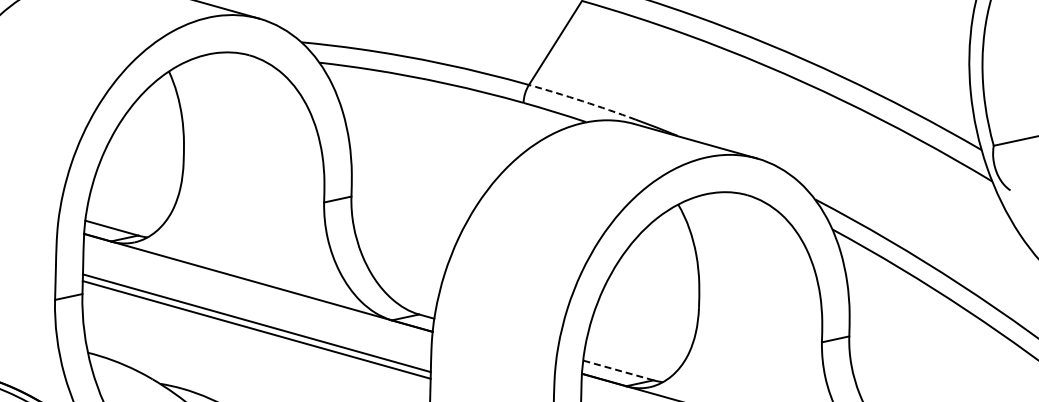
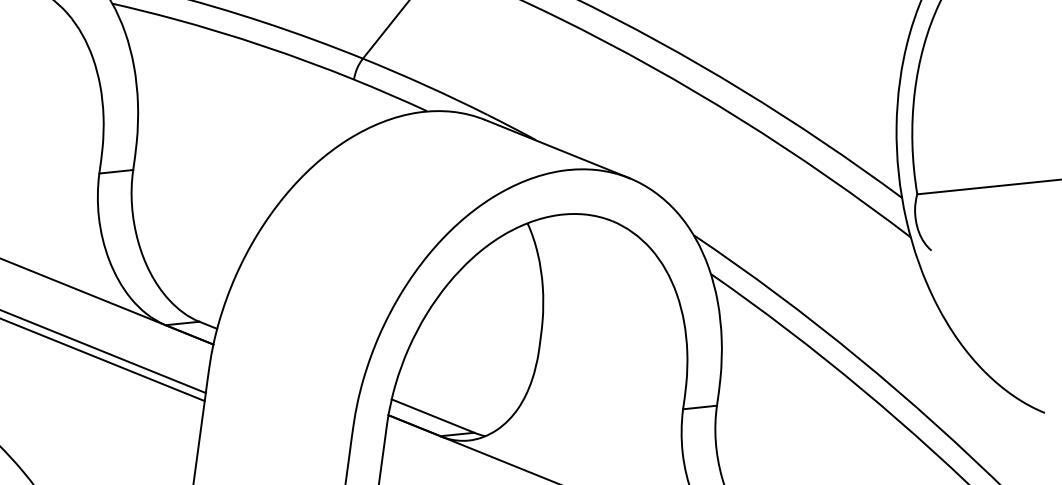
arc: (582, 101) -> (425, 85), dashed -> solid
line: (618, 370) -> (433, 416), dashed -> solid

